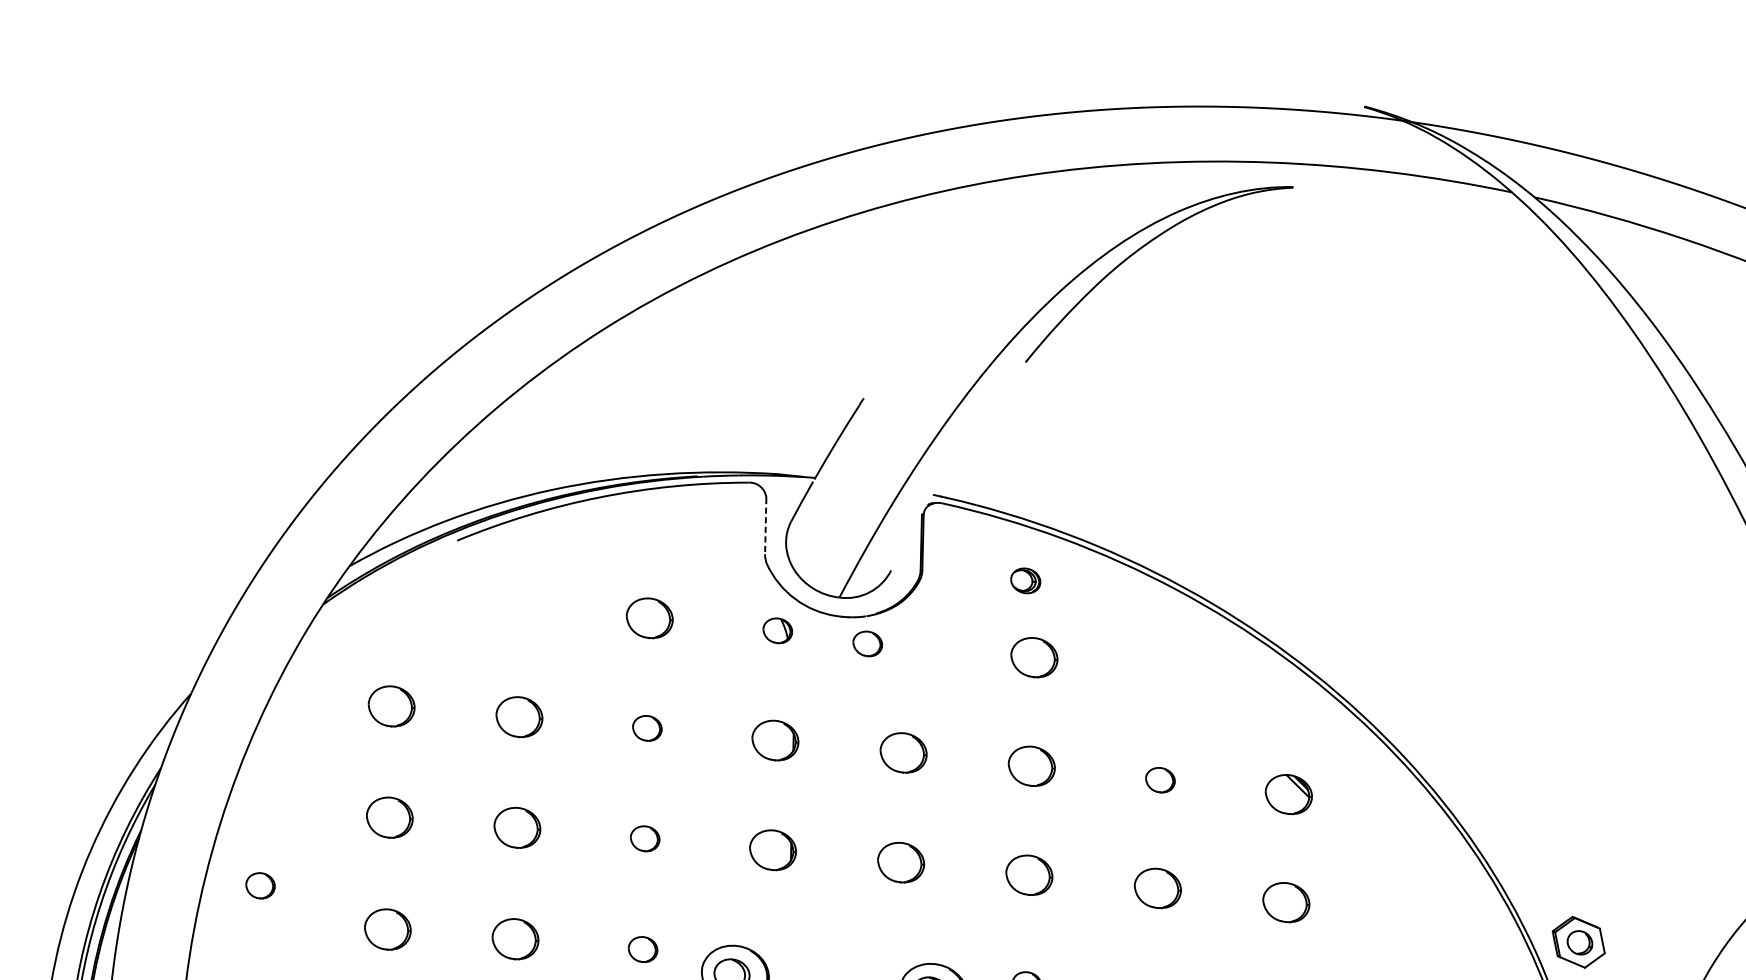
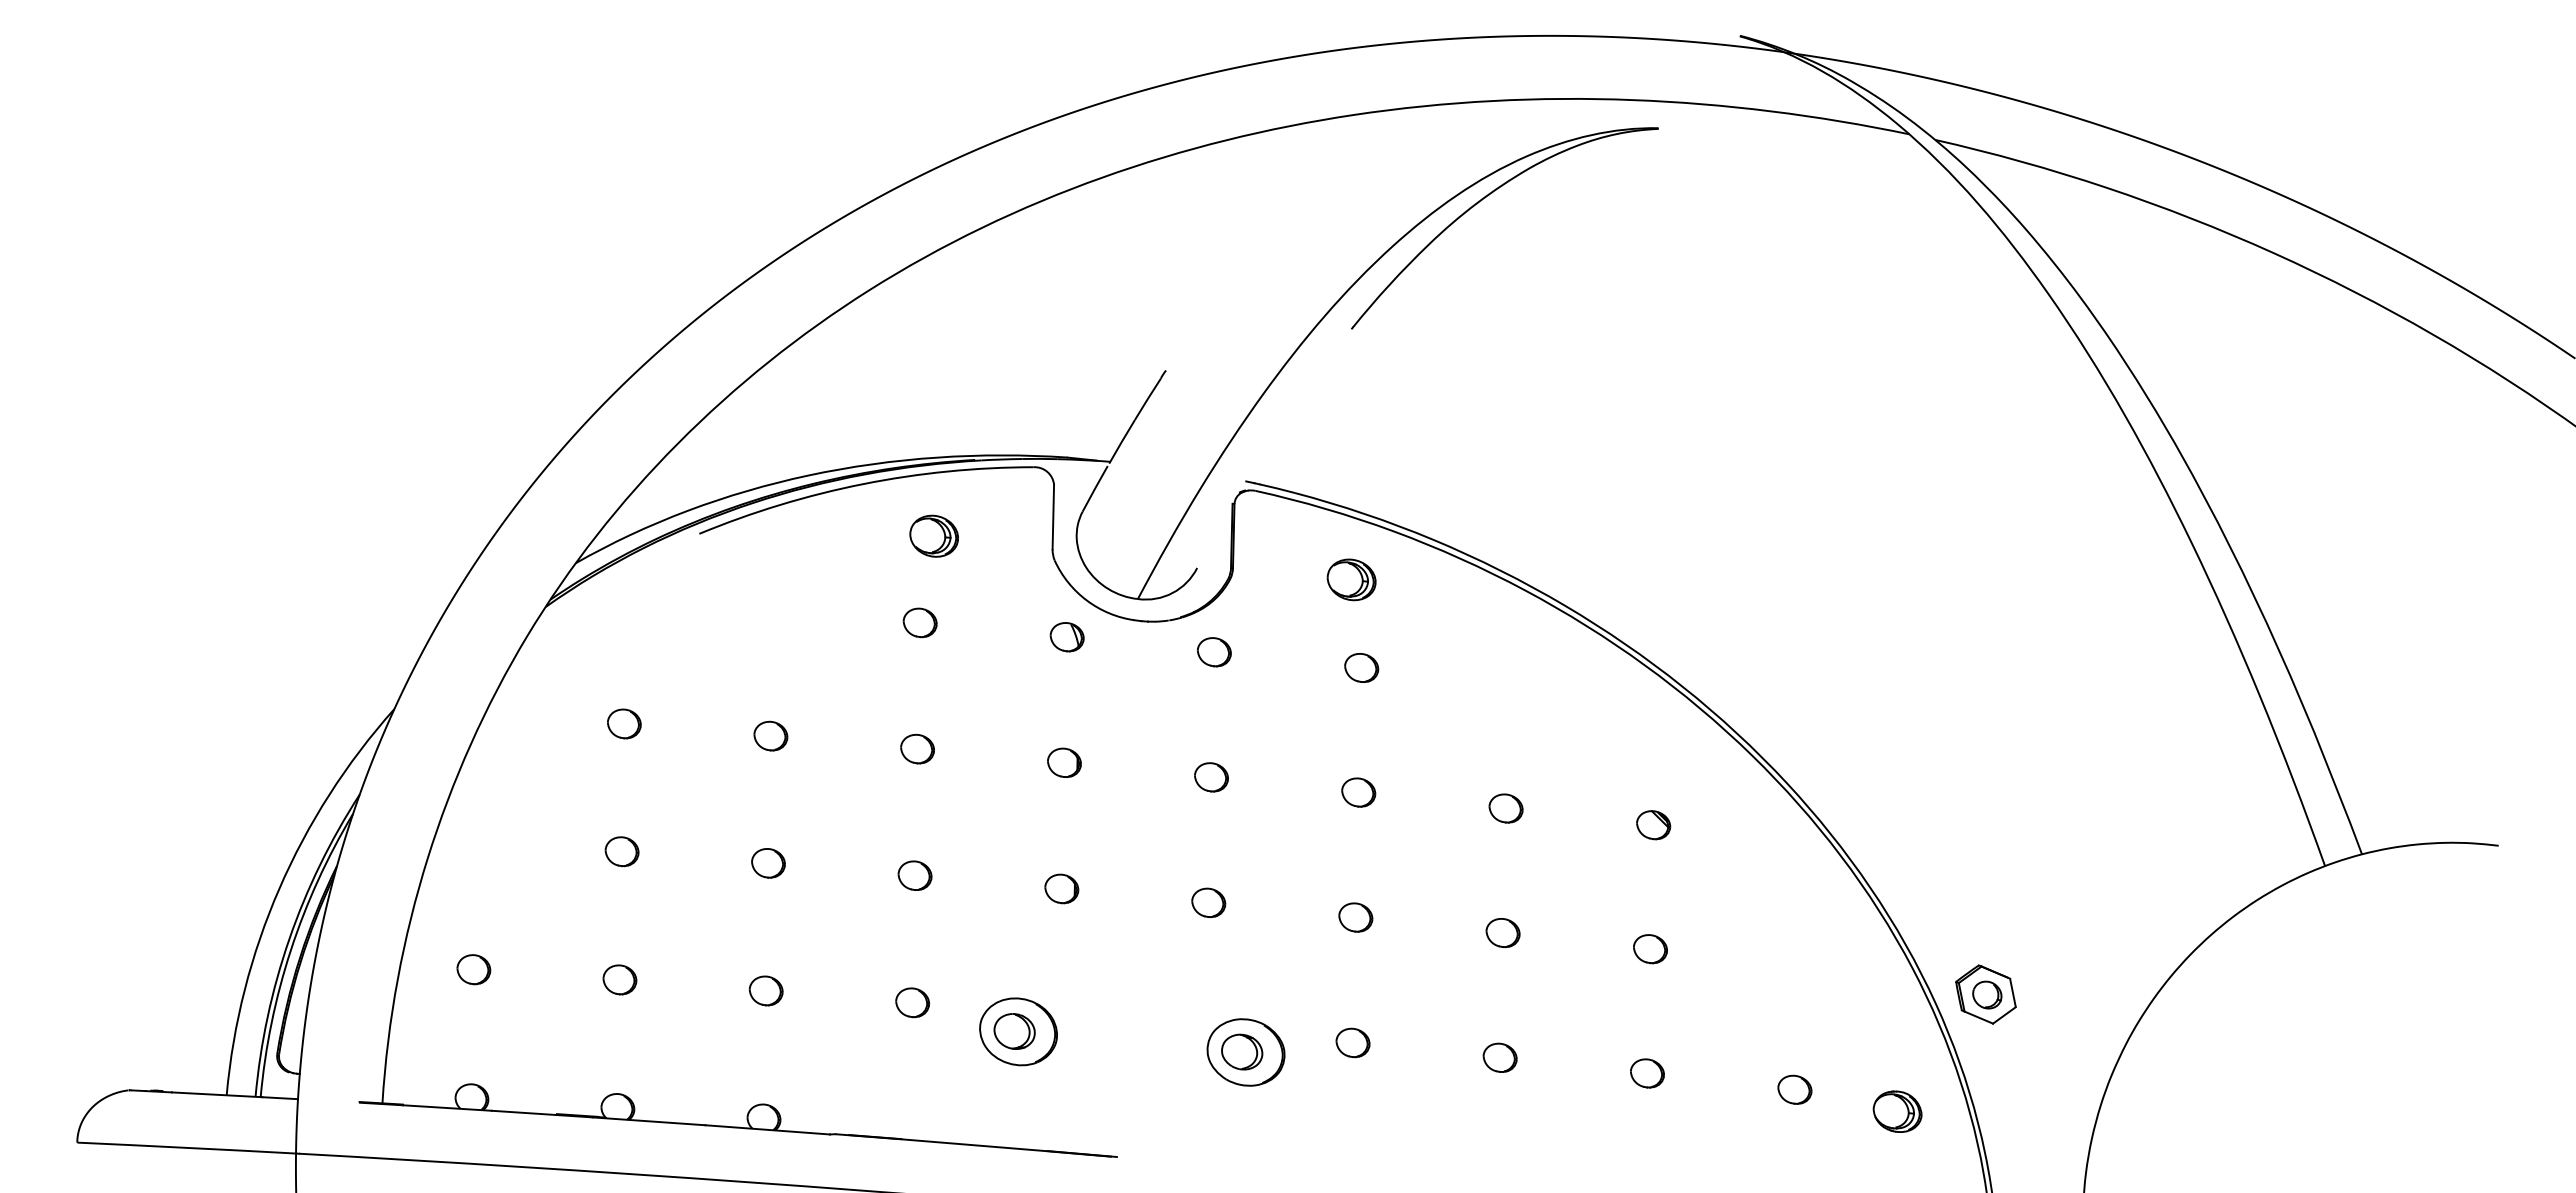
line: (765, 526) -> (1053, 517), dashed -> solid
part: (661, 542) -> (933, 535), added
part: (1025, 580) -> (1351, 579), size x1.43
part: (649, 618) -> (919, 622), size x0.62
part: (867, 644) -> (1214, 652), moved
part: (1034, 657) -> (1361, 667), size x0.62
part: (391, 706) -> (624, 723), size x0.62
part: (519, 716) -> (770, 735), size x0.62
part: (775, 740) -> (1064, 762), size x0.62
part: (903, 753) -> (1211, 777), size x0.62
part: (1031, 766) -> (1358, 792), size x0.62
part: (1288, 794) -> (1653, 825), size x0.62
part: (389, 817) -> (621, 851), size x0.62
part: (517, 828) -> (768, 863), size x0.62
part: (772, 849) -> (1061, 888), size x0.62
part: (901, 862) -> (1208, 902), size x0.62
part: (1029, 875) -> (1355, 917), size x0.62
part: (260, 885) -> (473, 969), moved
part: (1157, 889) -> (1502, 933), size x0.62
part: (1286, 903) -> (1650, 949), size x0.62
part: (387, 929) -> (619, 979), size x0.62
part: (514, 938) -> (765, 990), size x0.62

